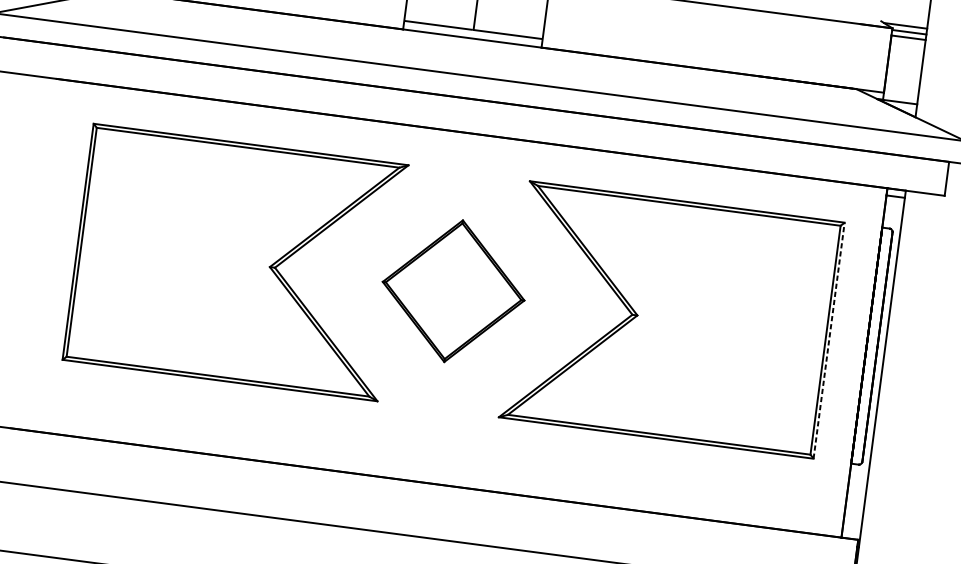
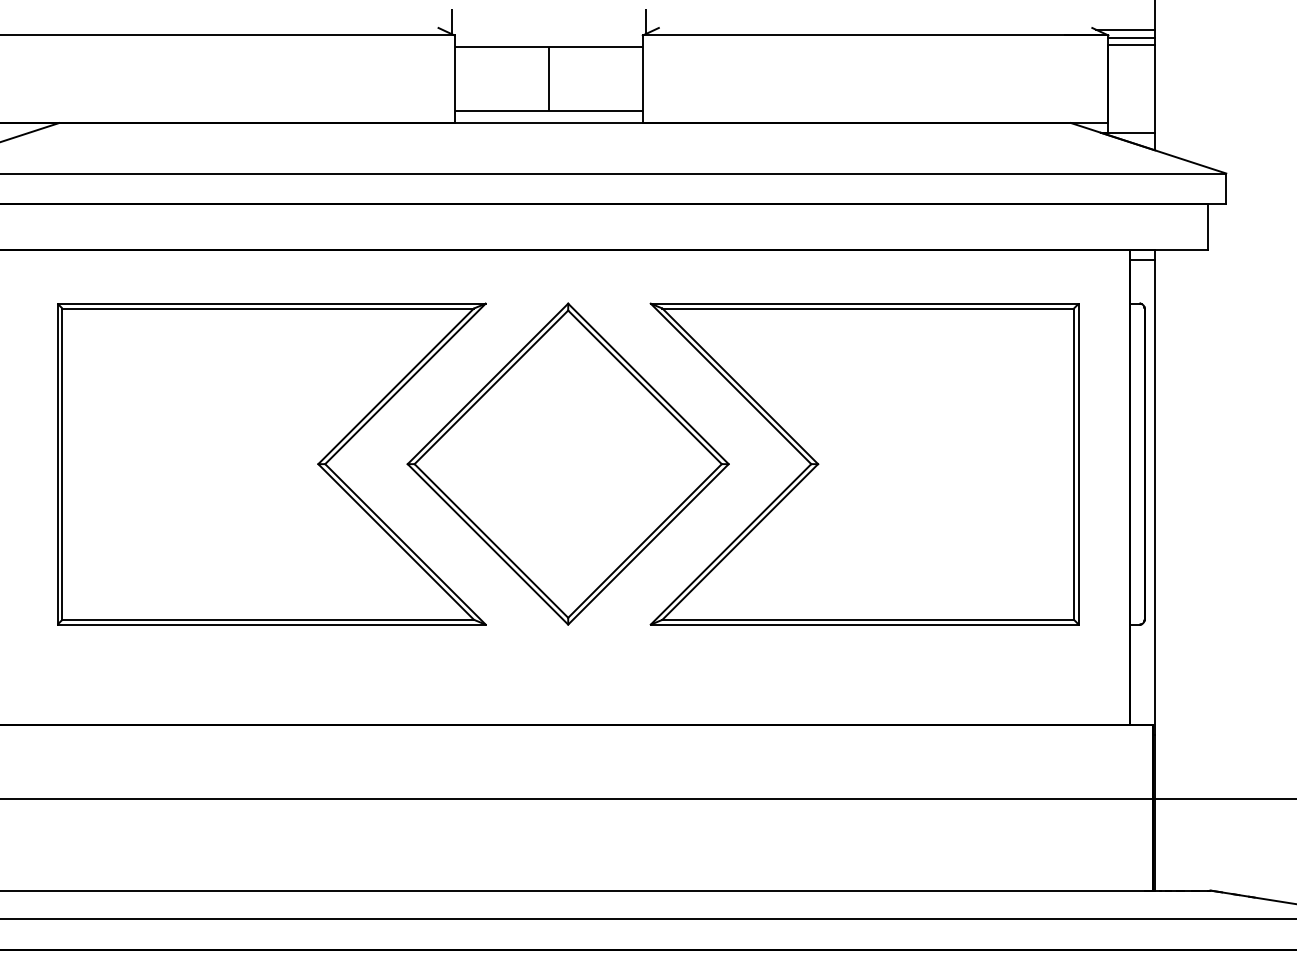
part: (453, 290) -> (567, 463), size x1.67
line: (828, 340) -> (1078, 463), dashed -> solid

